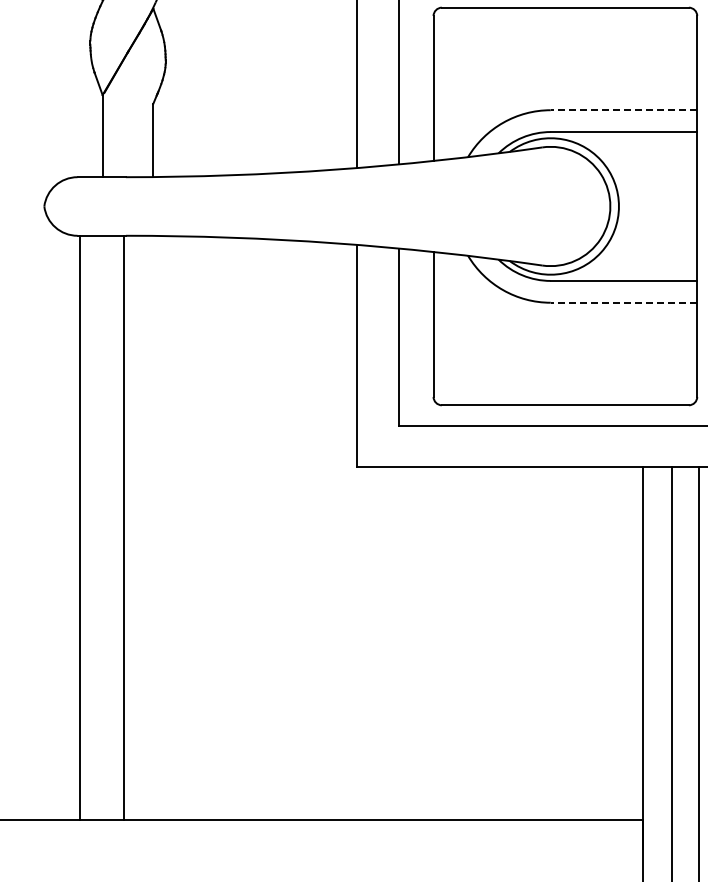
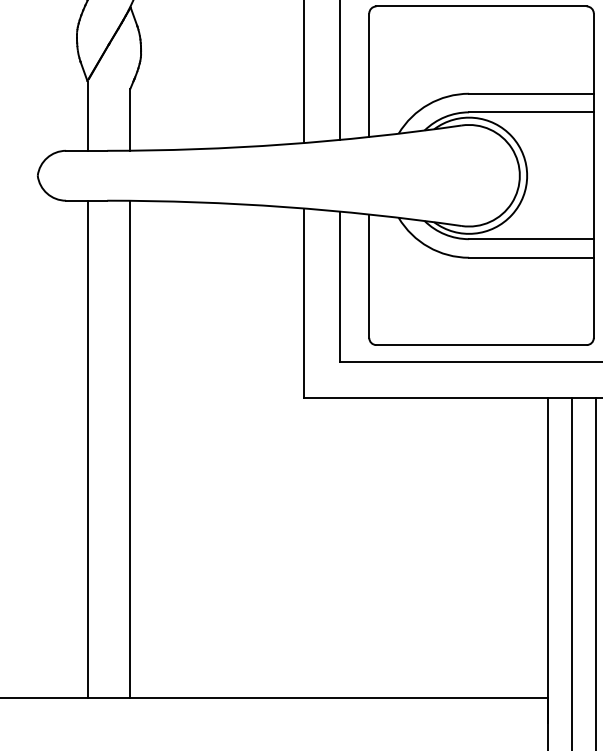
line: (623, 110) -> (531, 94), dashed -> solid
line: (623, 302) -> (531, 257), dashed -> solid
line: (79, 527) -> (87, 449), moved
line: (124, 527) -> (130, 449), moved

